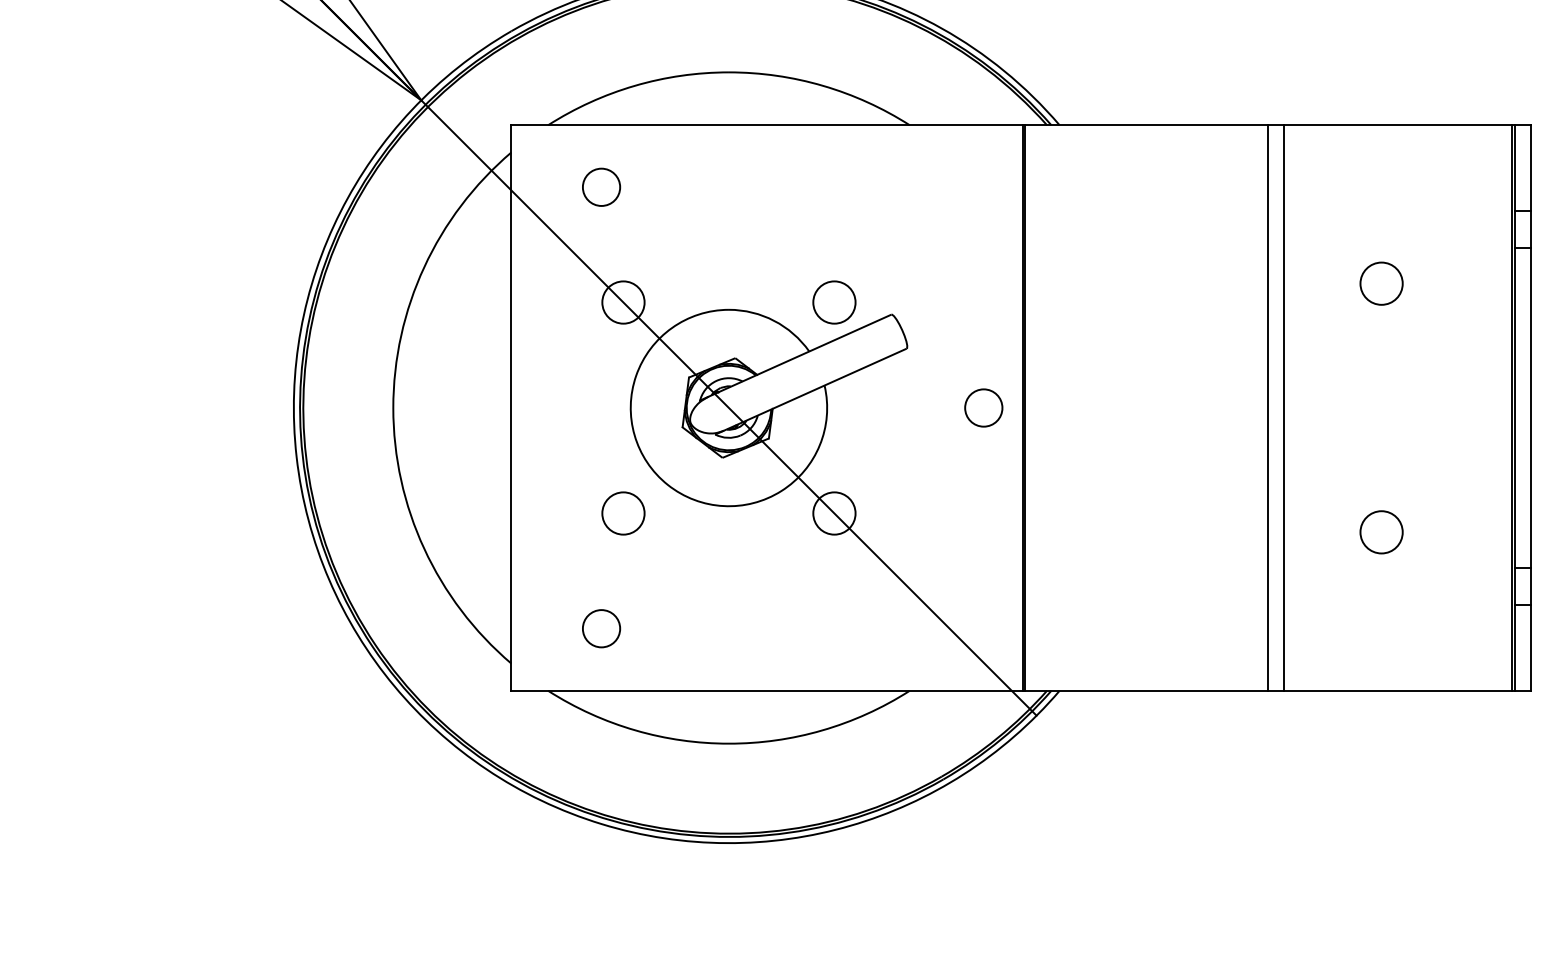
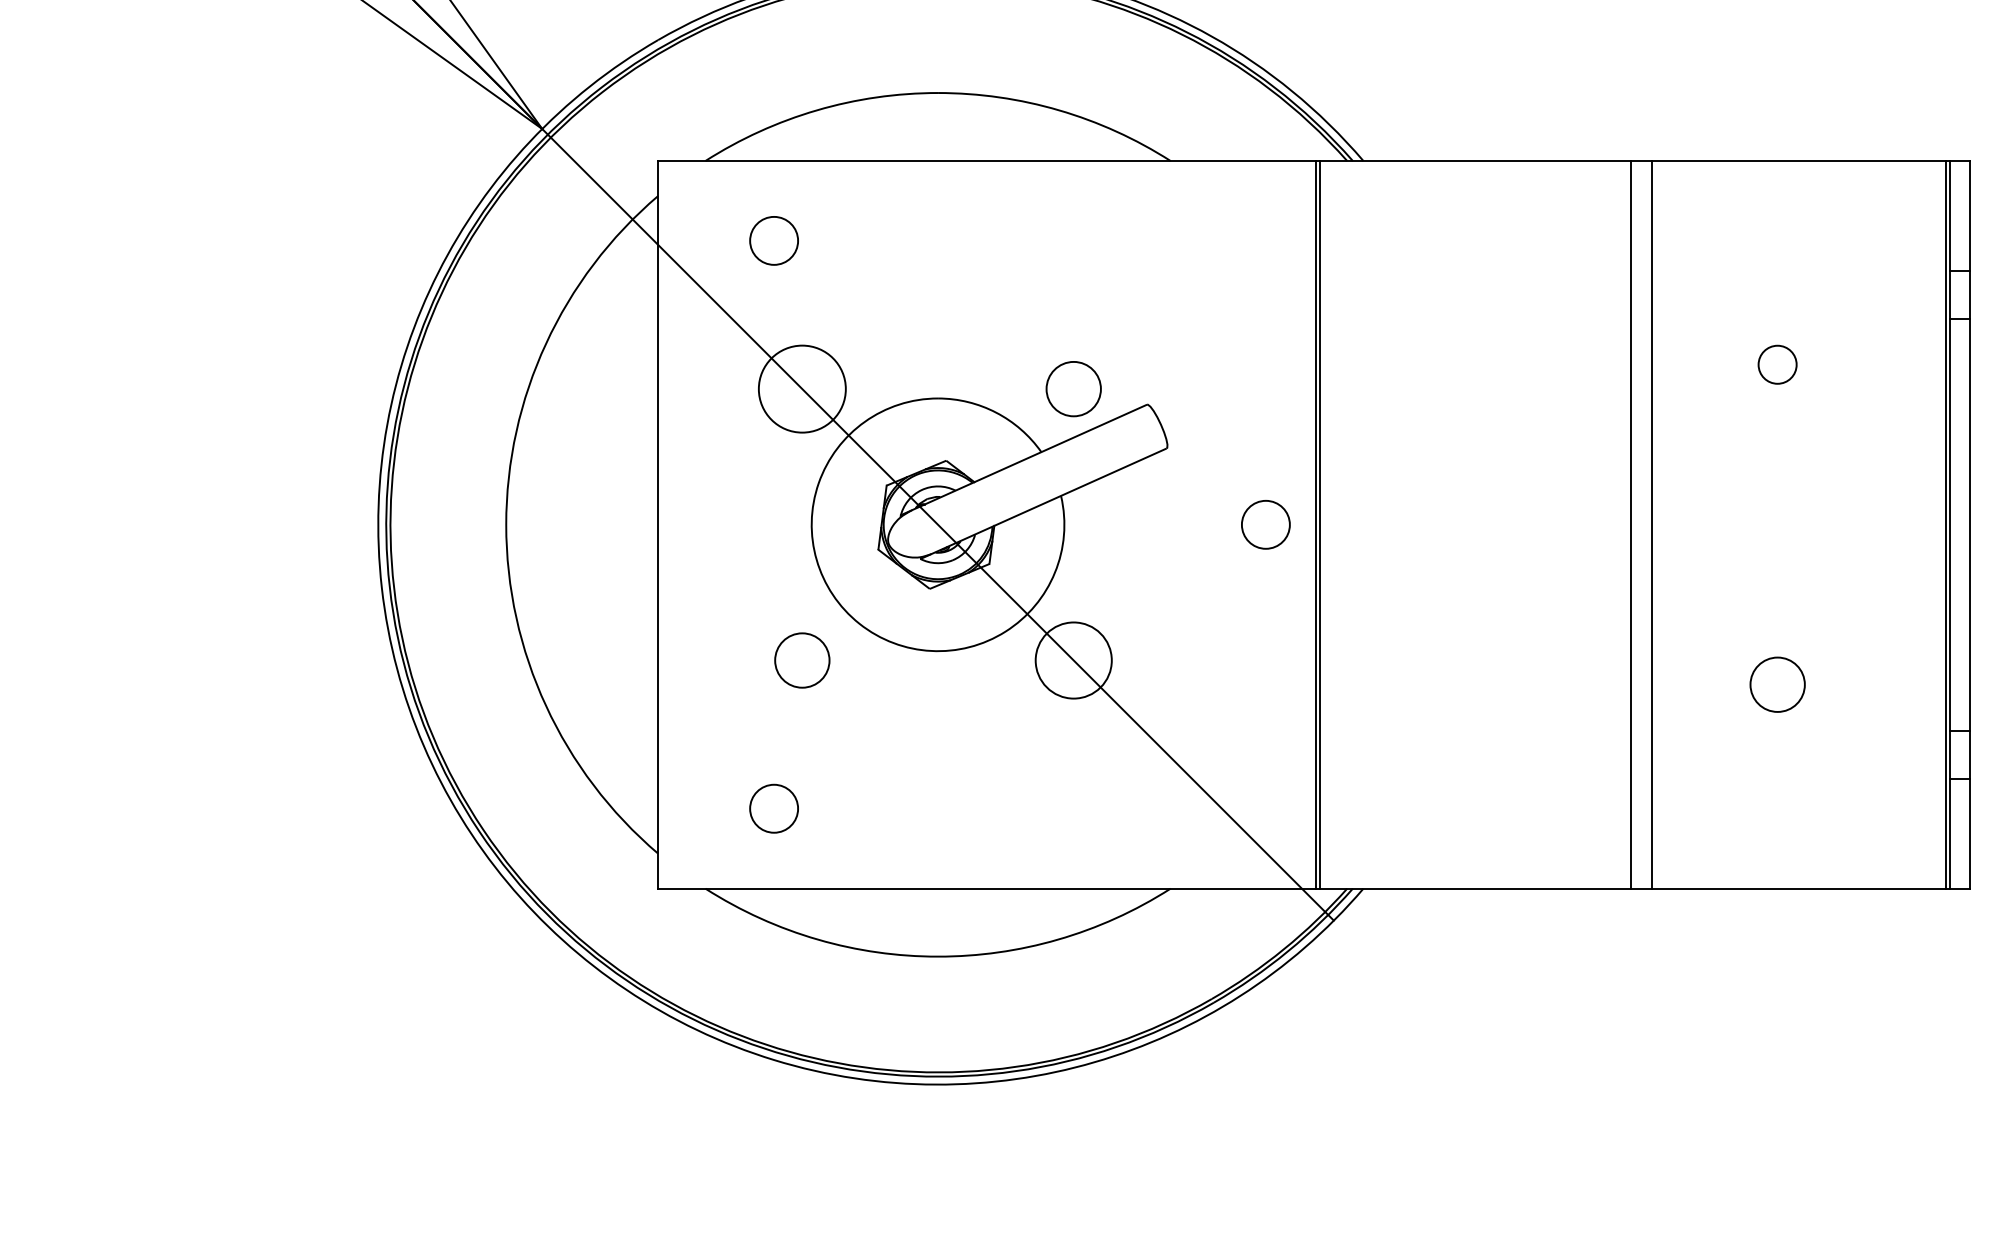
circle: (1381, 283) -> (1777, 364), size x0.7
circle: (623, 302) -> (802, 388), size x1.6
circle: (834, 513) -> (1073, 660), size x1.4

